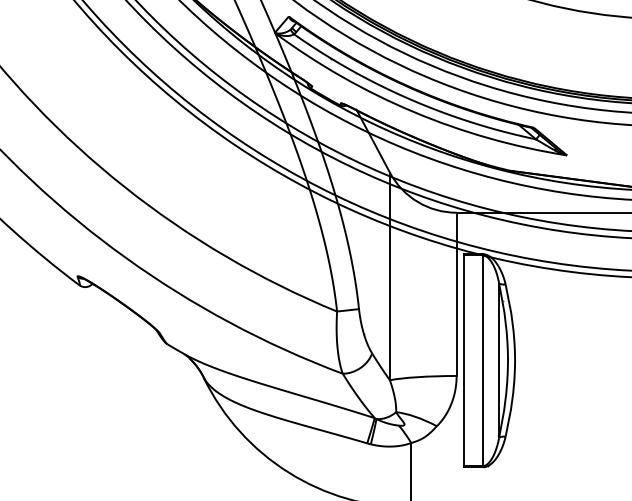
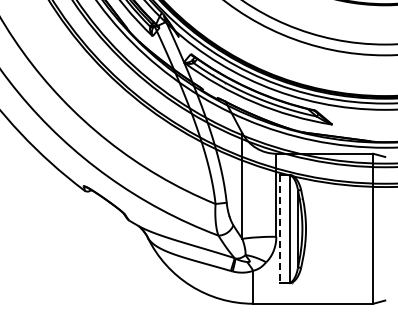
line: (464, 361) -> (280, 229), solid -> dashed

